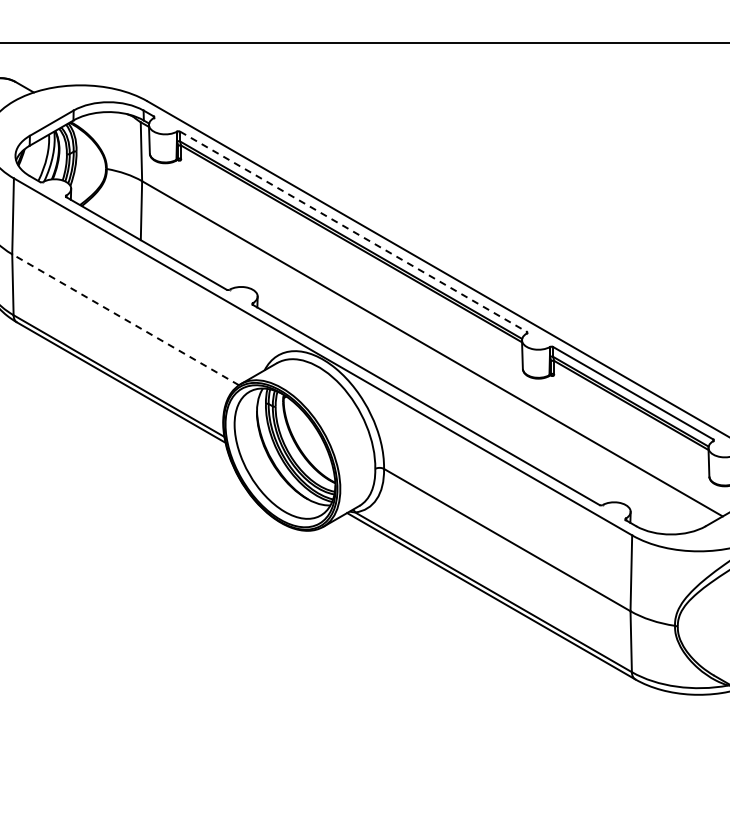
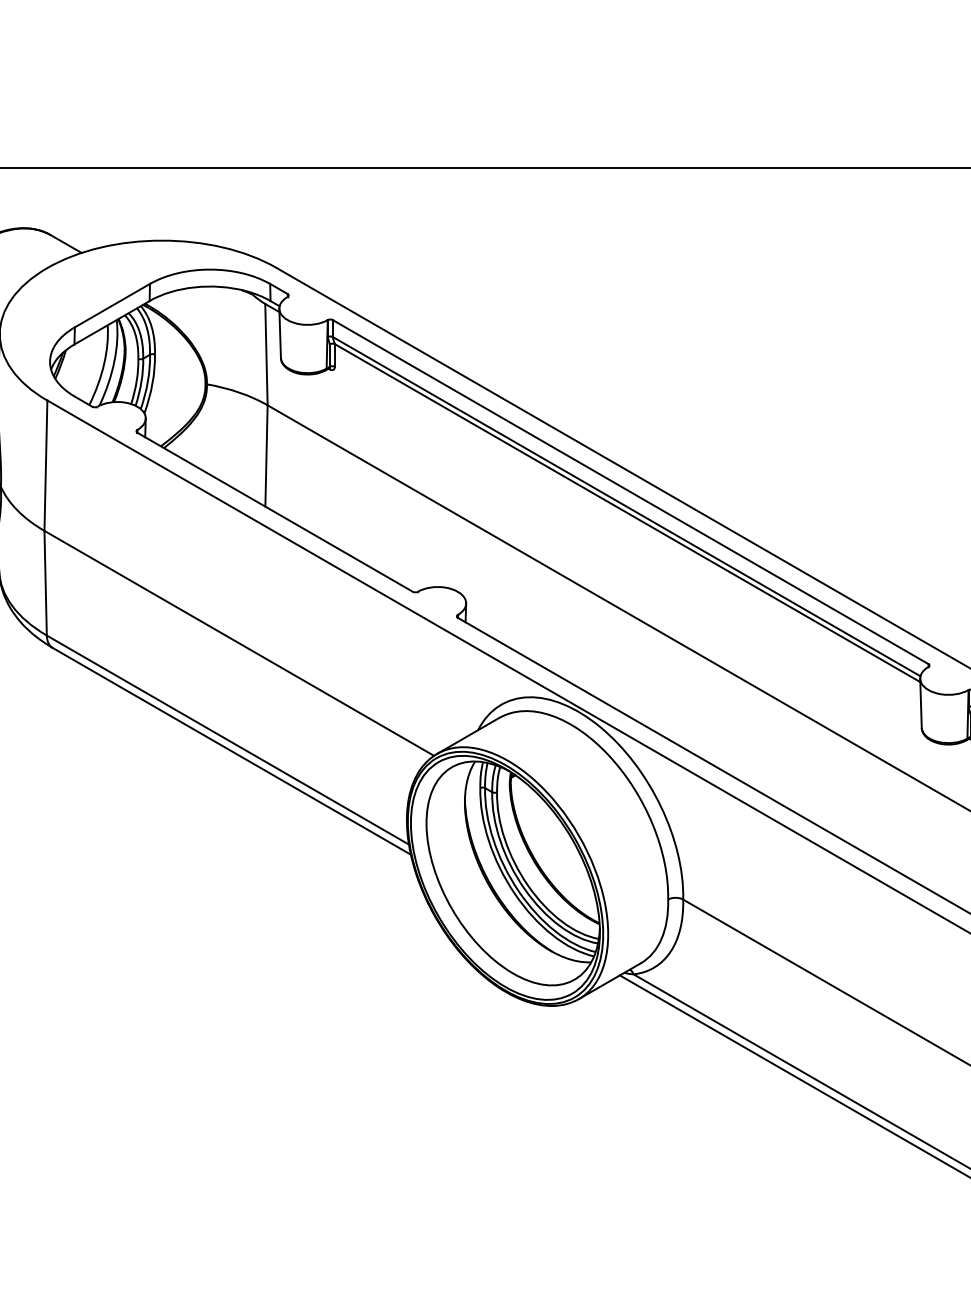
line: (353, 231) -> (630, 491), dashed -> solid
line: (125, 319) -> (239, 642), dashed -> solid

